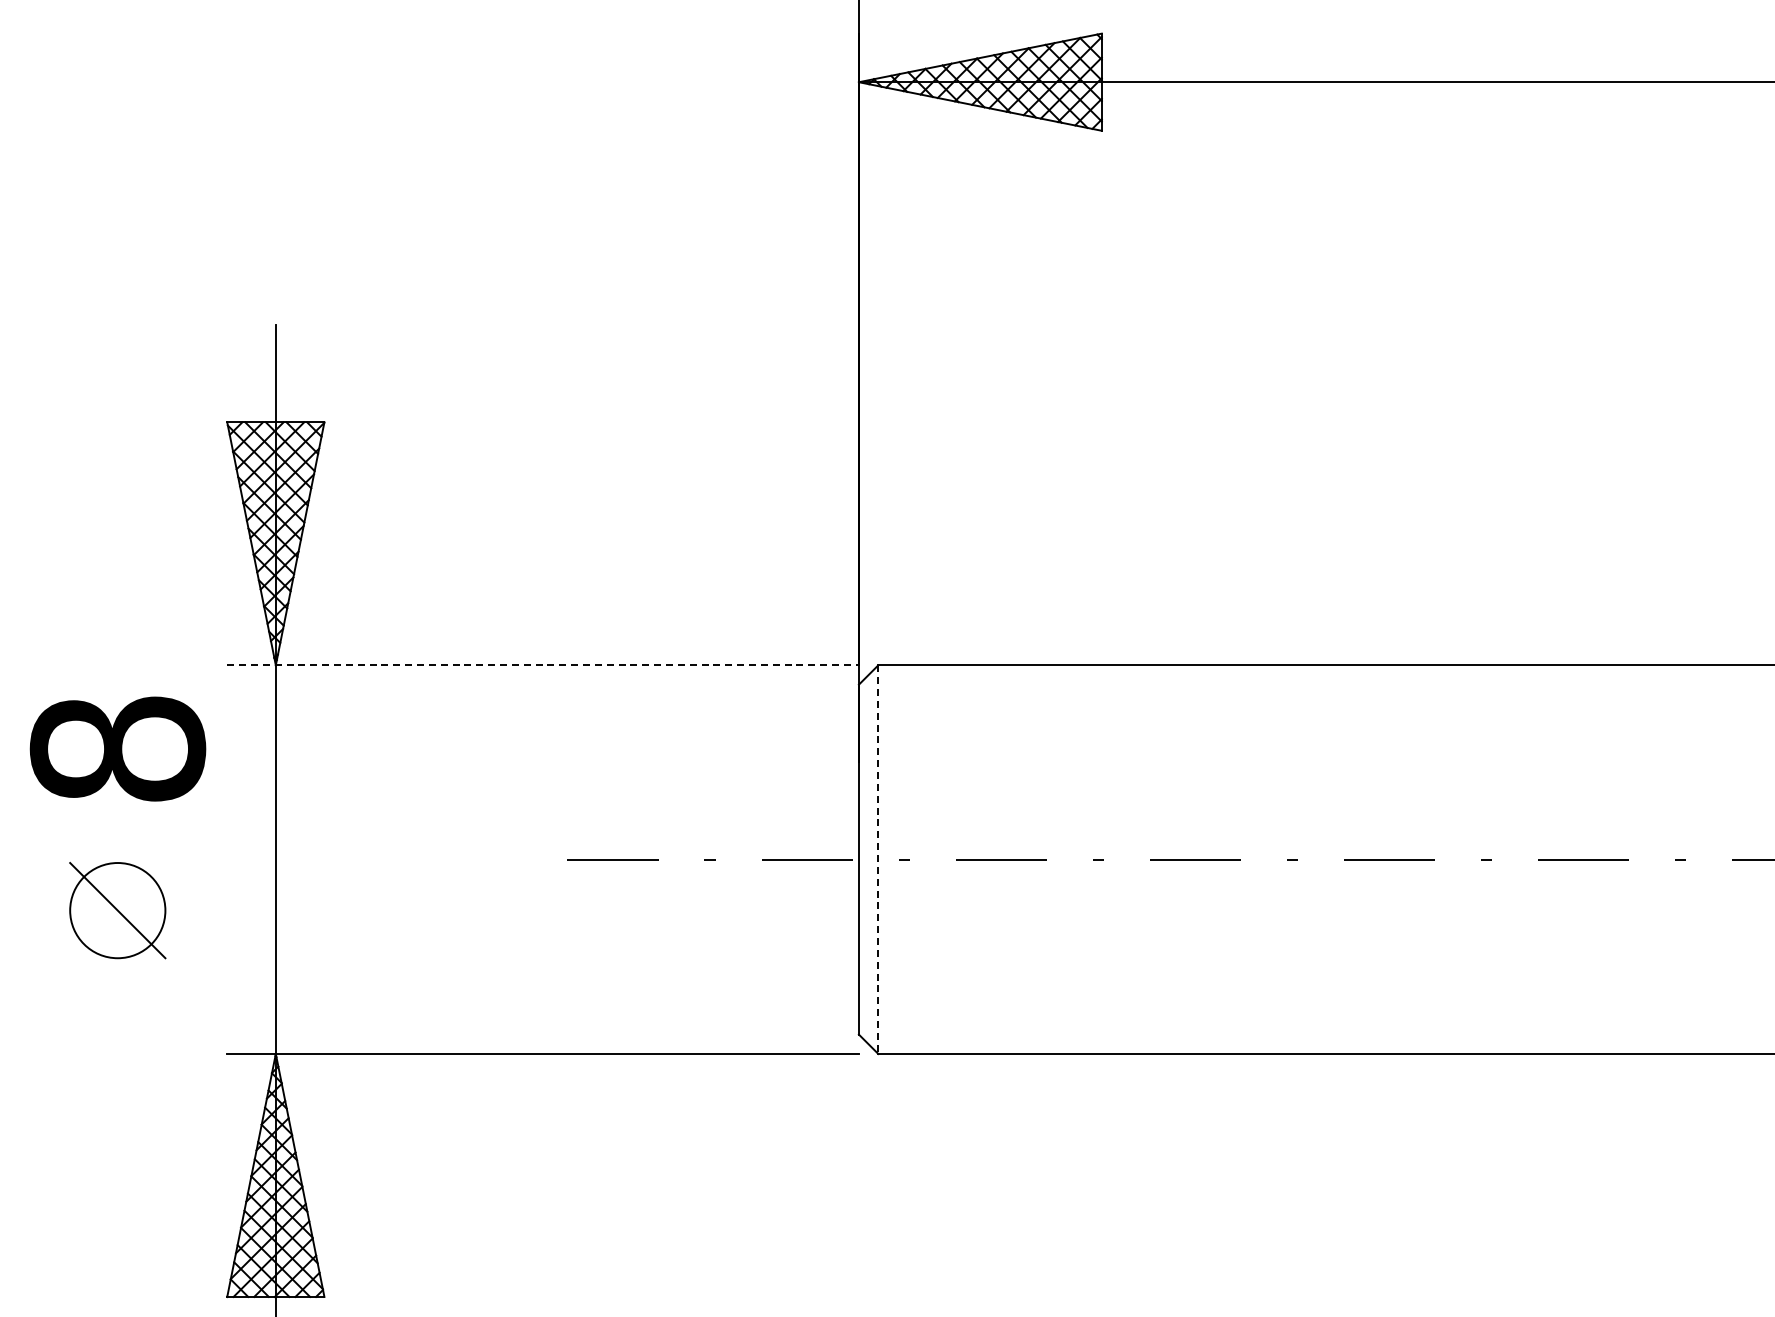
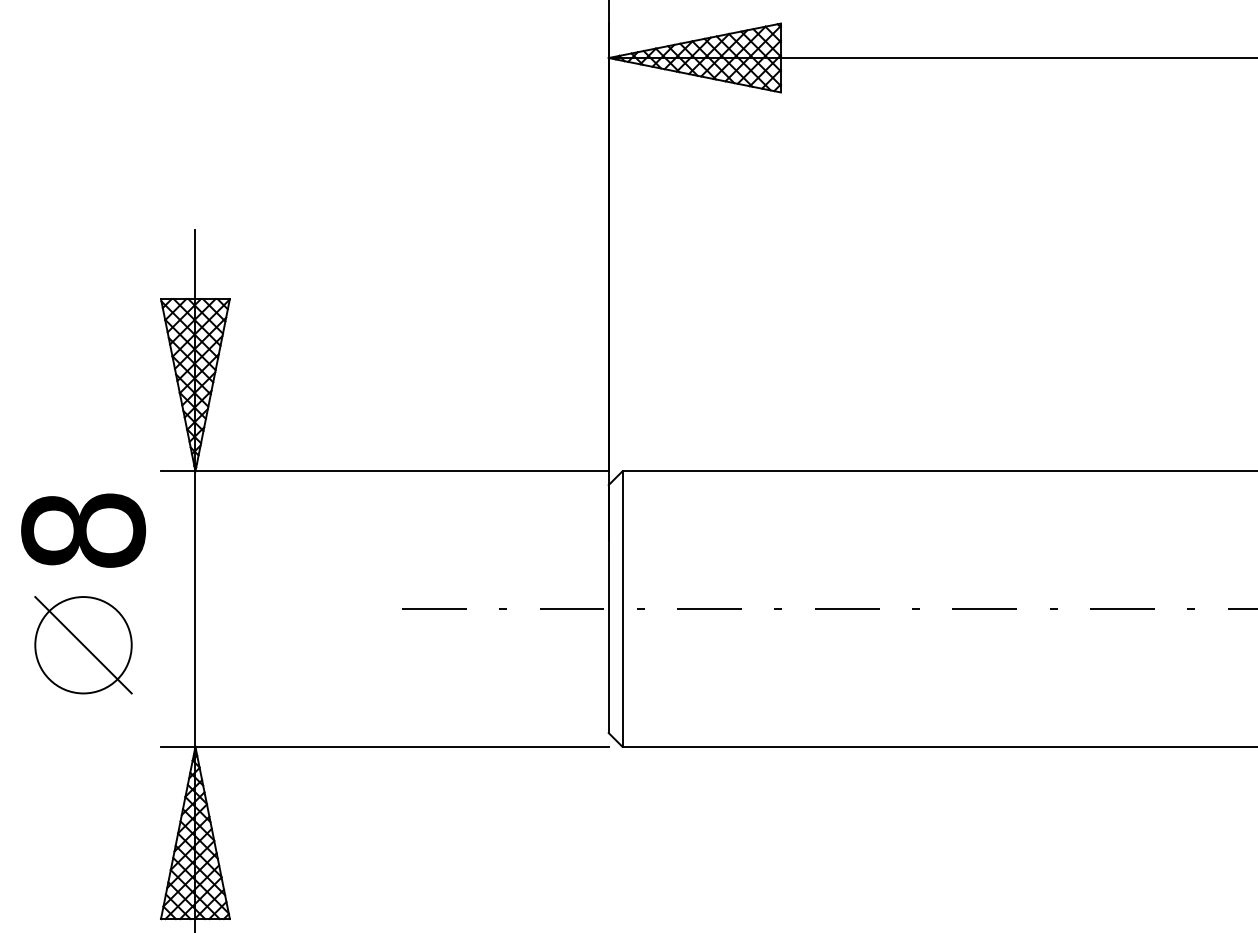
line: (543, 665) -> (385, 471), dashed -> solid
line: (878, 860) -> (622, 609), dashed -> solid
part: (117, 910) -> (83, 645), size x1.43

